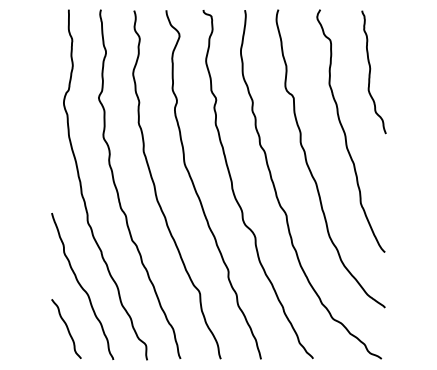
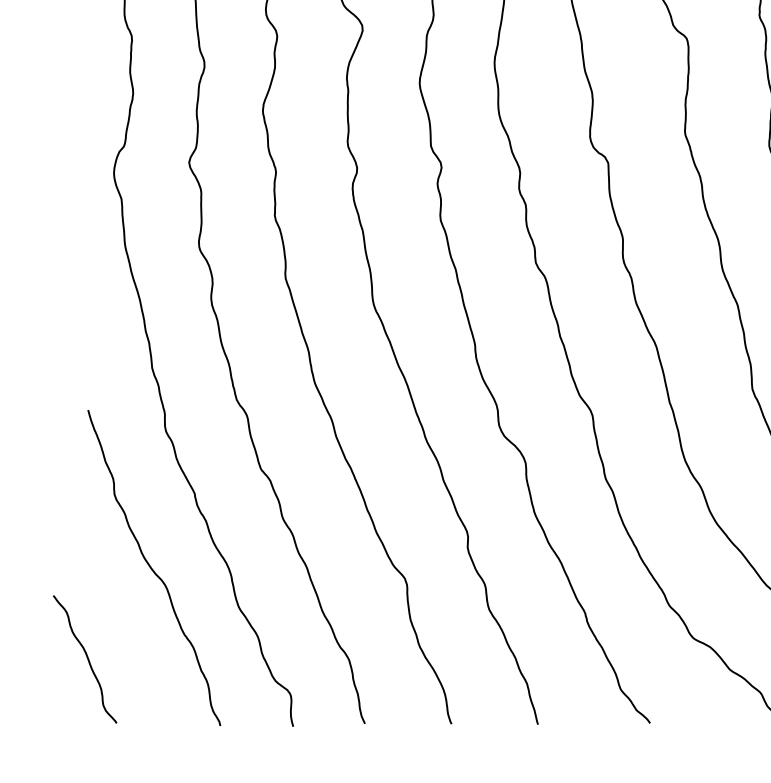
curve: (66, 328) -> (85, 658), moved

